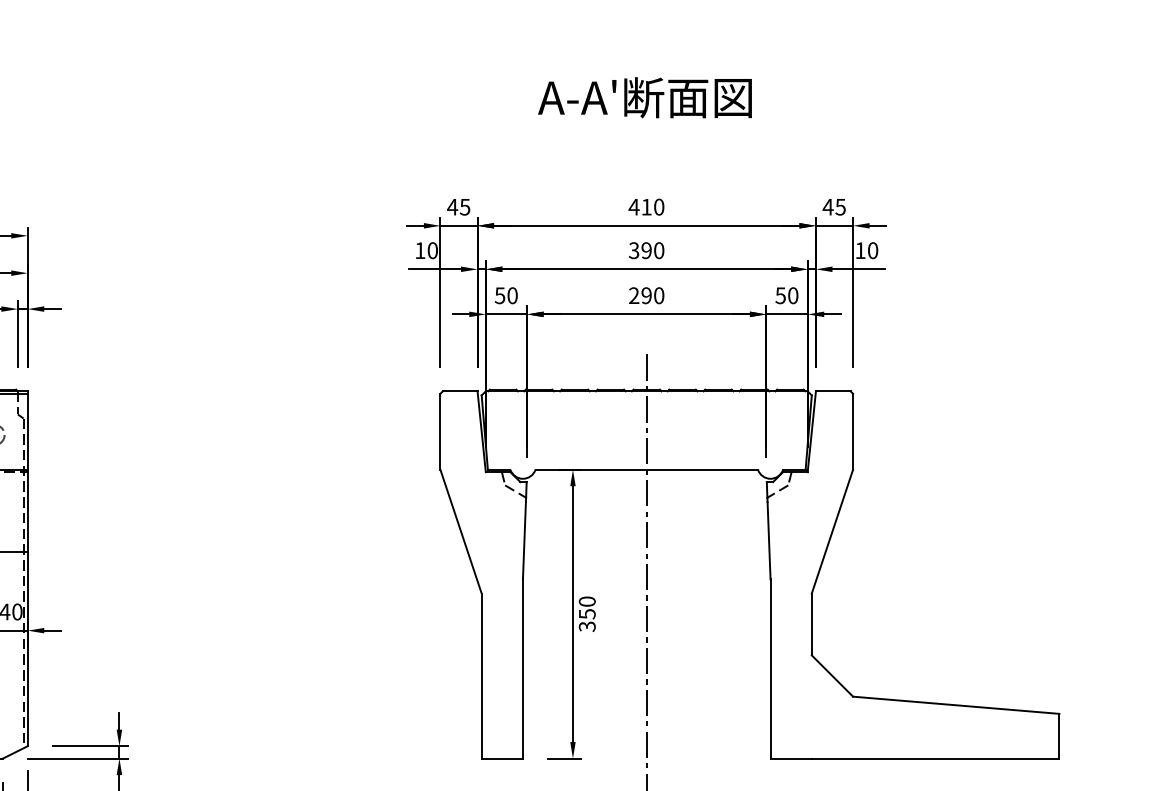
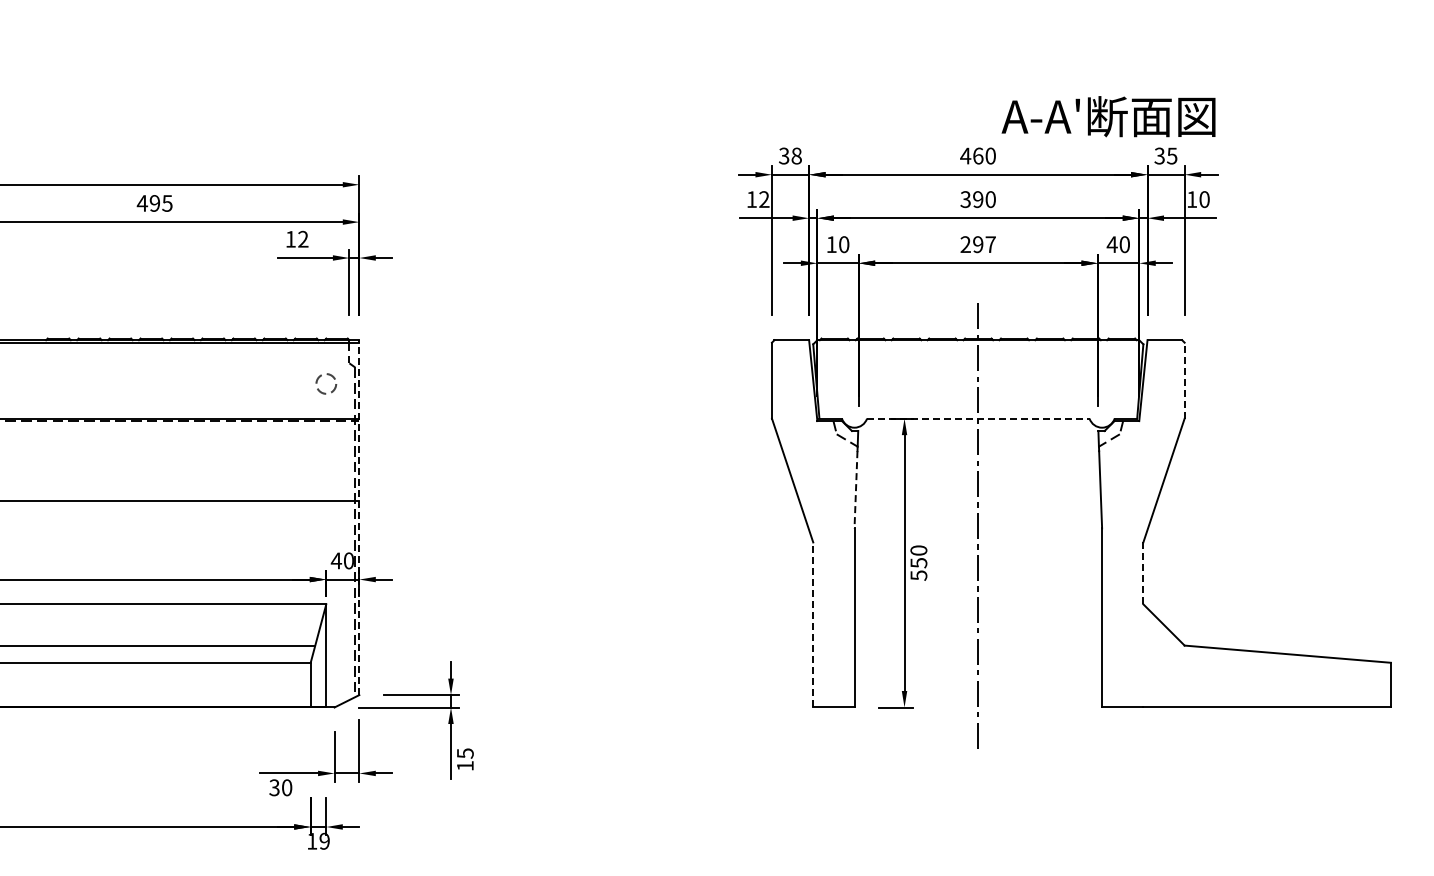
text: (644, 97) -> (1108, 116), moved
text: (457, 206) -> (789, 155), 45 -> 38
text: (646, 206) -> (978, 155), 410 -> 460
text: (827, 206) -> (1159, 155), 45 -> 35
text: (432, 250) -> (764, 199), 10 -> 12
text: (499, 295) -> (831, 244), 50 -> 10
text: (658, 295) -> (990, 244), 290 -> 297
text: (779, 295) -> (1111, 244), 50 -> 40
line: (852, 431) -> (1184, 380), solid -> dashed
line: (646, 469) -> (978, 418), solid -> dashed
line: (524, 540) -> (856, 489), solid -> dashed
line: (27, 568) -> (359, 517), solid -> dashed
line: (811, 624) -> (1143, 573), solid -> dashed
text: (586, 626) -> (918, 575), 350 -> 550
line: (481, 675) -> (813, 624), solid -> dashed

